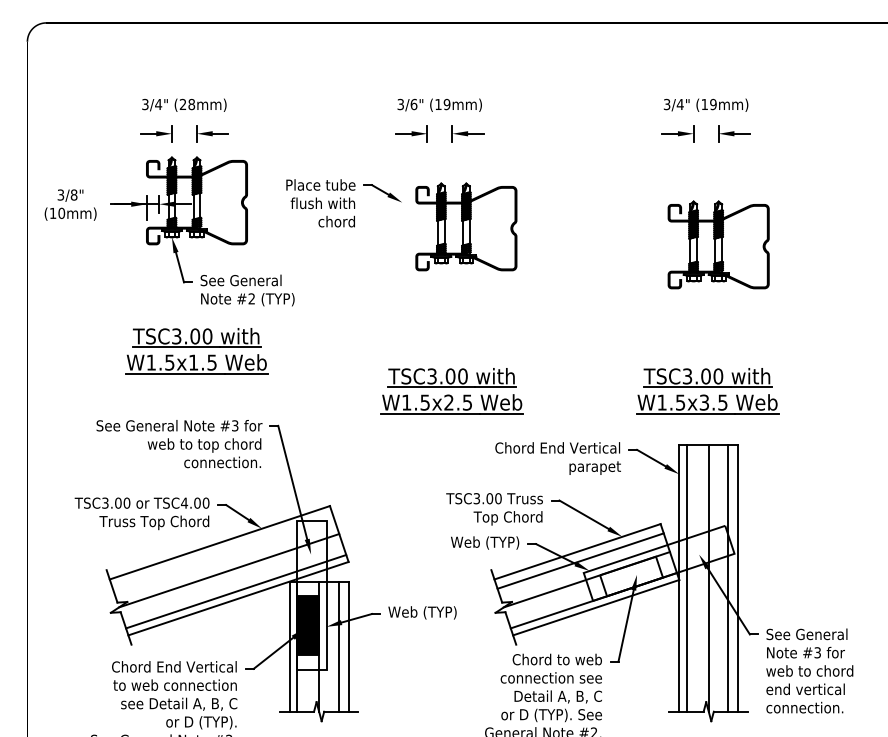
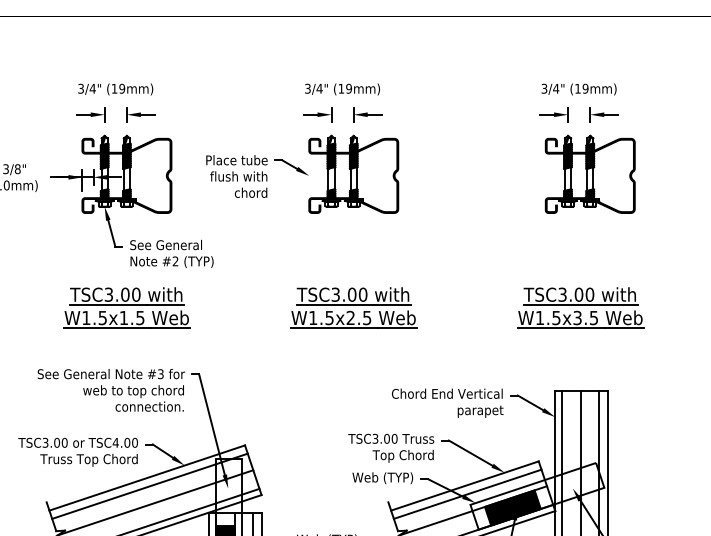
text: (187, 104) -> (118, 88), (28mm) -> (19mm)
text: (413, 104) -> (319, 88), 3/6" -> 3/4"
part: (466, 226) -> (353, 174), moved
part: (718, 244) -> (590, 174), moved
part: (451, 391) -> (352, 308), moved
part: (707, 391) -> (580, 308), moved
line: (222, 551) -> (149, 485), added
fill: (631, 576) -> (512, 507), added

